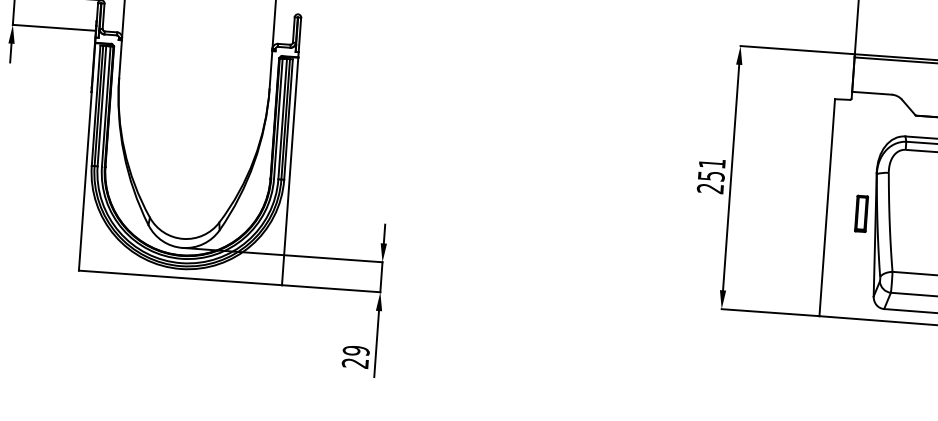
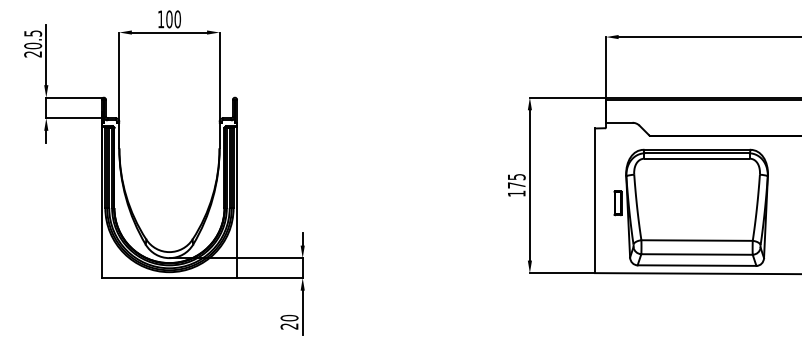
text: (711, 176) -> (516, 185), 251 -> 175
text: (356, 351) -> (289, 318), 29 -> 20

